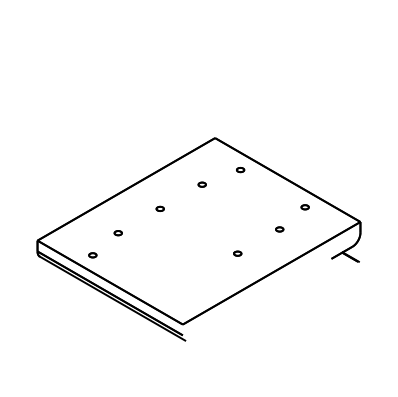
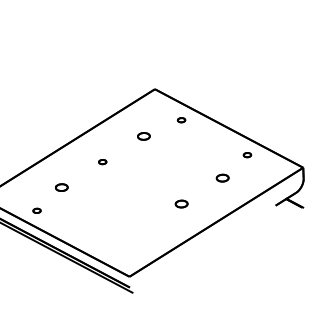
part: (201, 184) -> (143, 136), size x1.6
part: (279, 229) -> (222, 178), size x1.6
part: (117, 233) -> (60, 188), size x1.6
part: (237, 253) -> (181, 203), size x1.6

